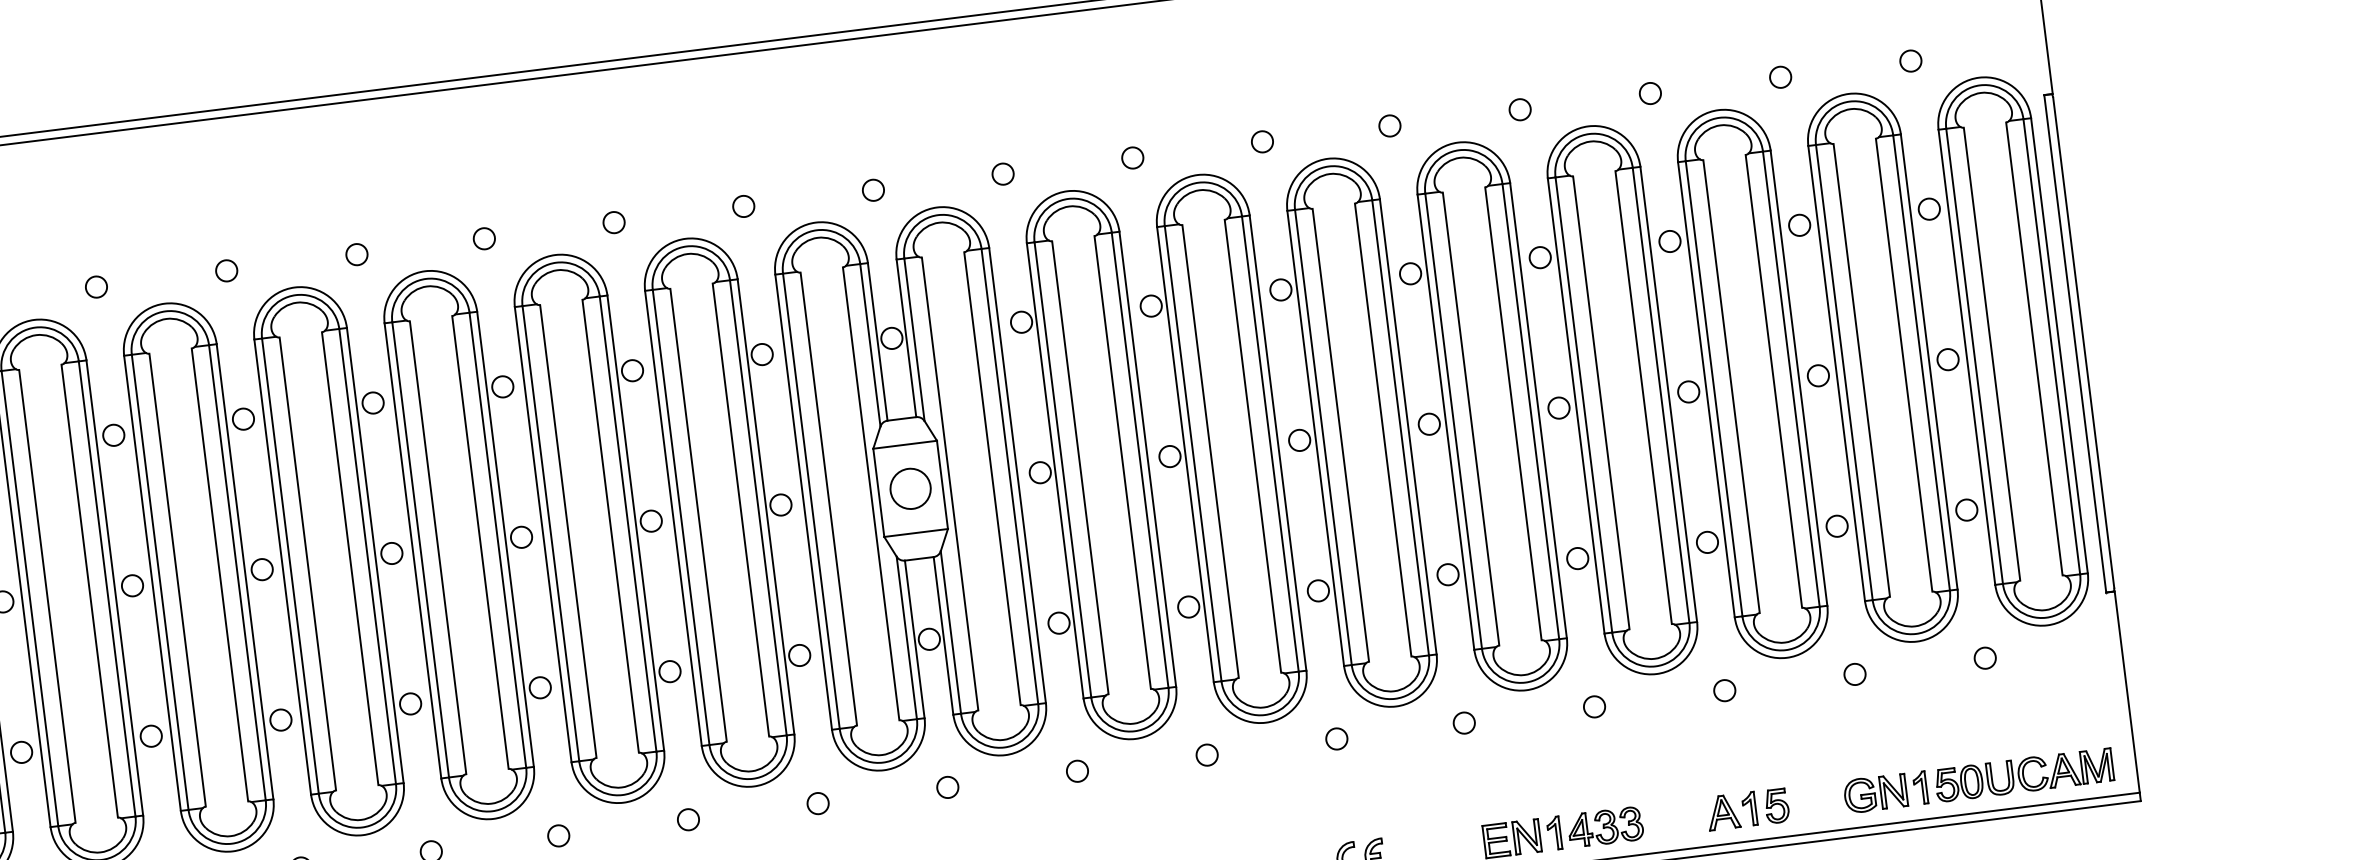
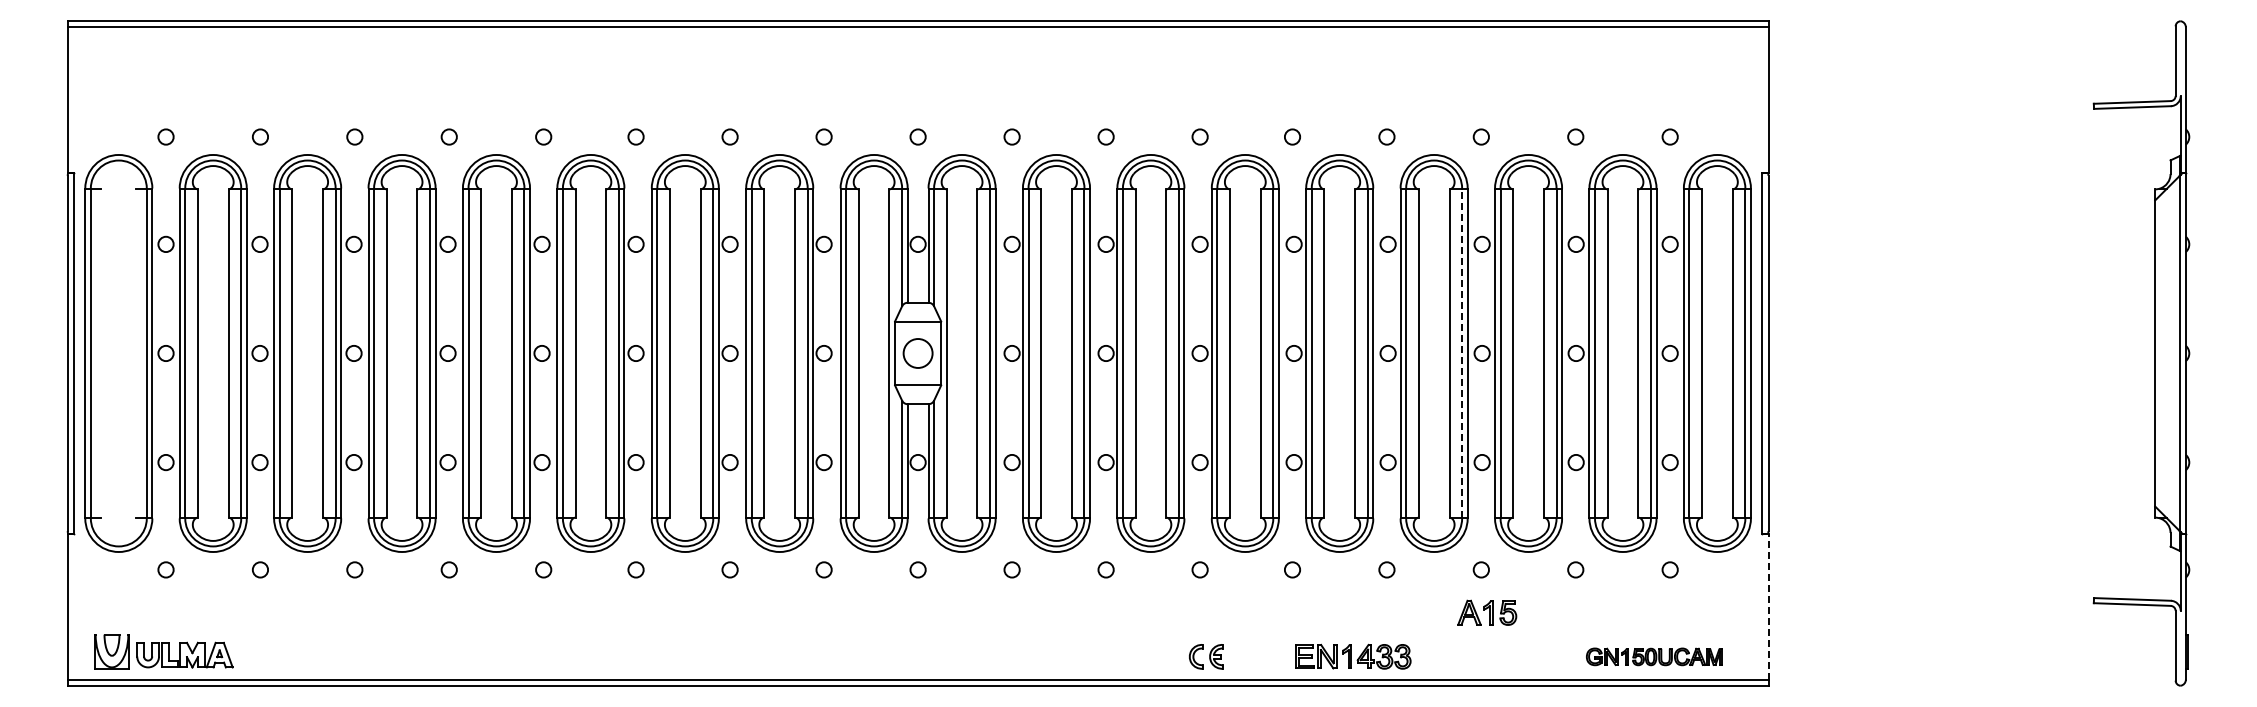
line: (1661, 395) -> (1462, 353), solid -> dashed
line: (2127, 691) -> (1768, 606), solid -> dashed
part: (1978, 780) -> (1654, 656), size x0.7
part: (1748, 809) -> (1487, 612), moved

